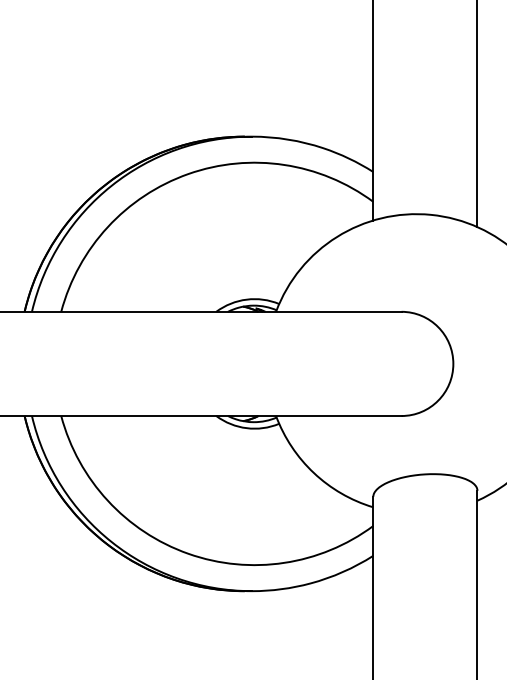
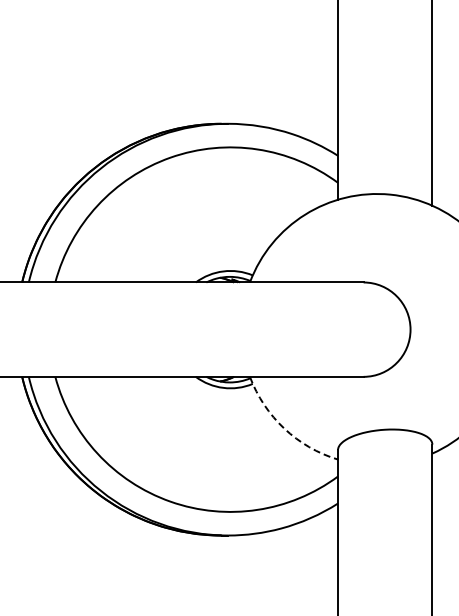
arc: (314, 473) -> (284, 428), solid -> dashed

